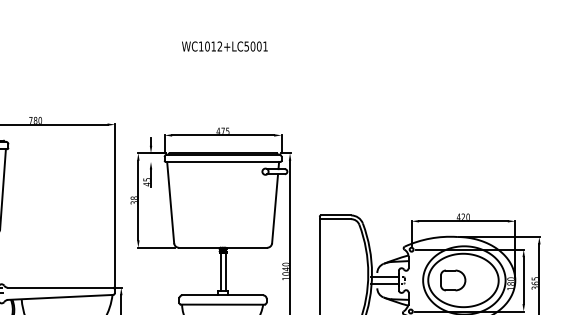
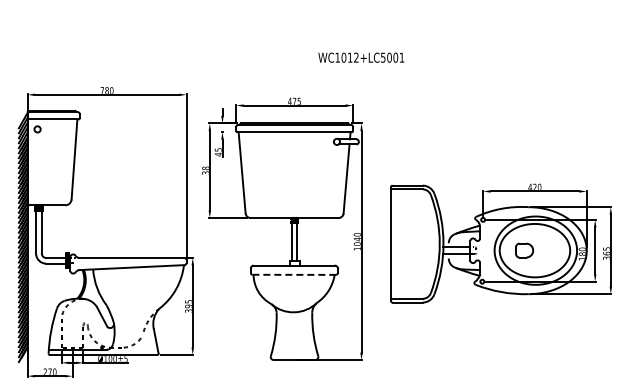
text: (225, 46) -> (361, 57), moved
part: (453, 280) -> (524, 250), size x0.7
line: (223, 304) -> (294, 274), solid -> dashed

